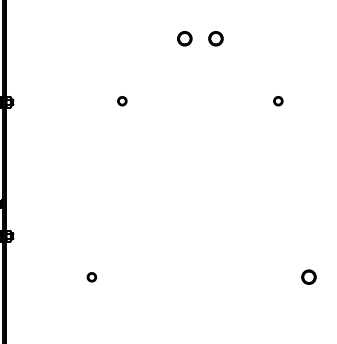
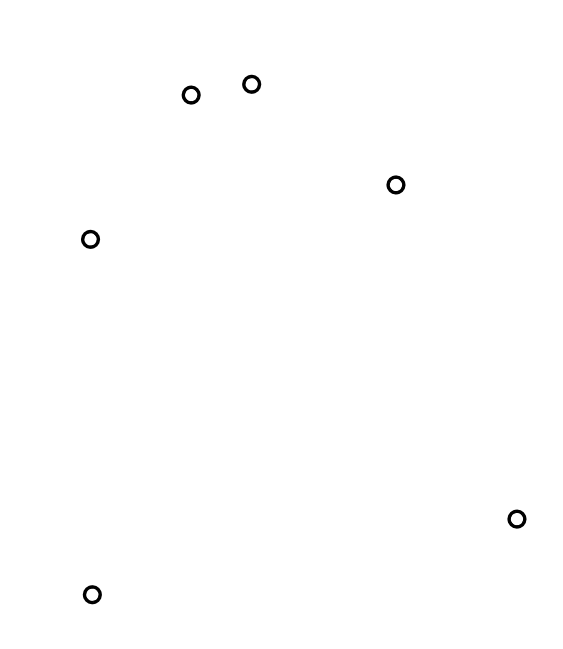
part: (184, 38) -> (190, 94), size x0.62
part: (215, 38) -> (251, 84), size x0.62
part: (308, 277) -> (516, 519), size x0.62

